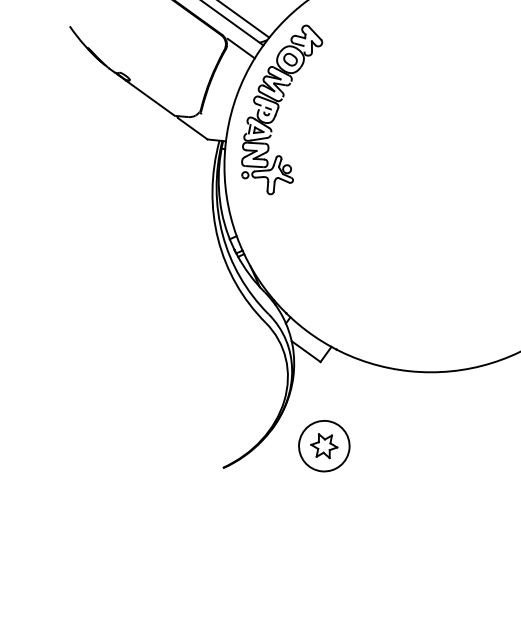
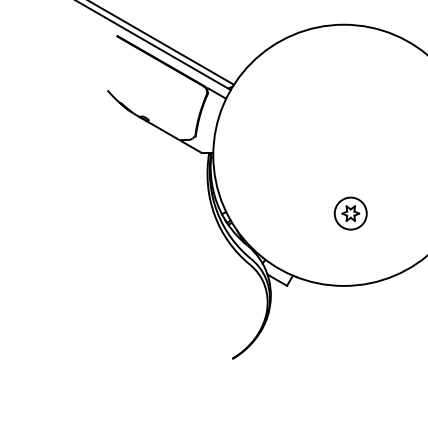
part: (280, 108) -> (245, 128), removed
part: (323, 445) -> (350, 213), moved

